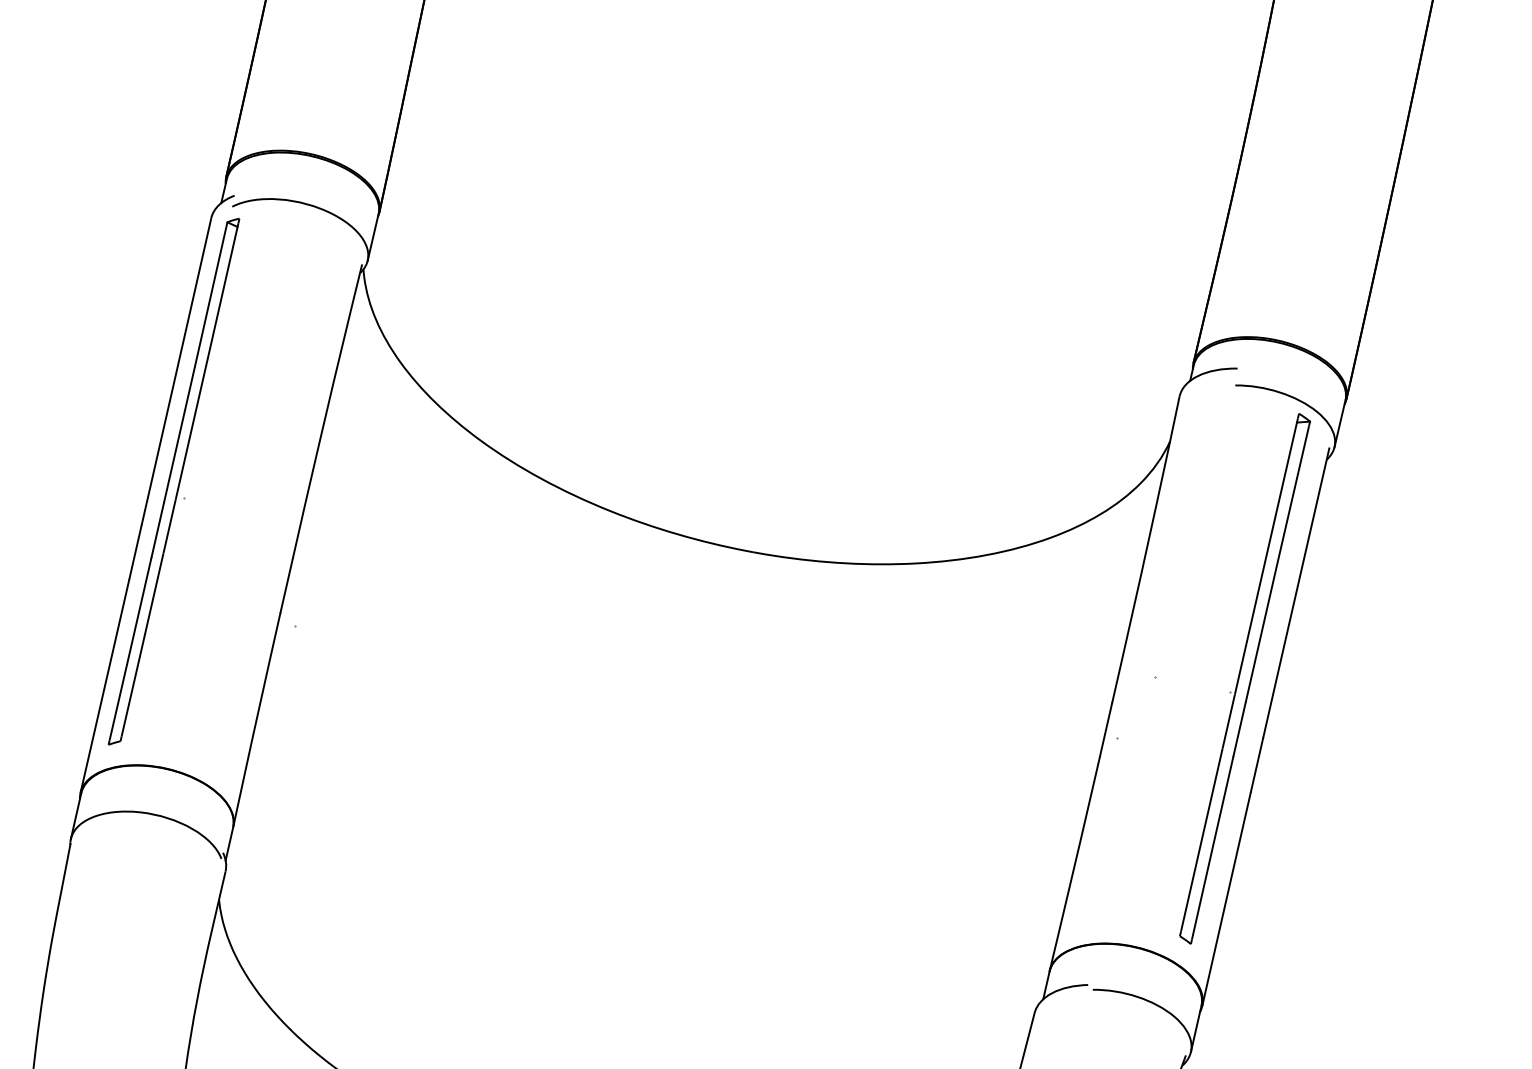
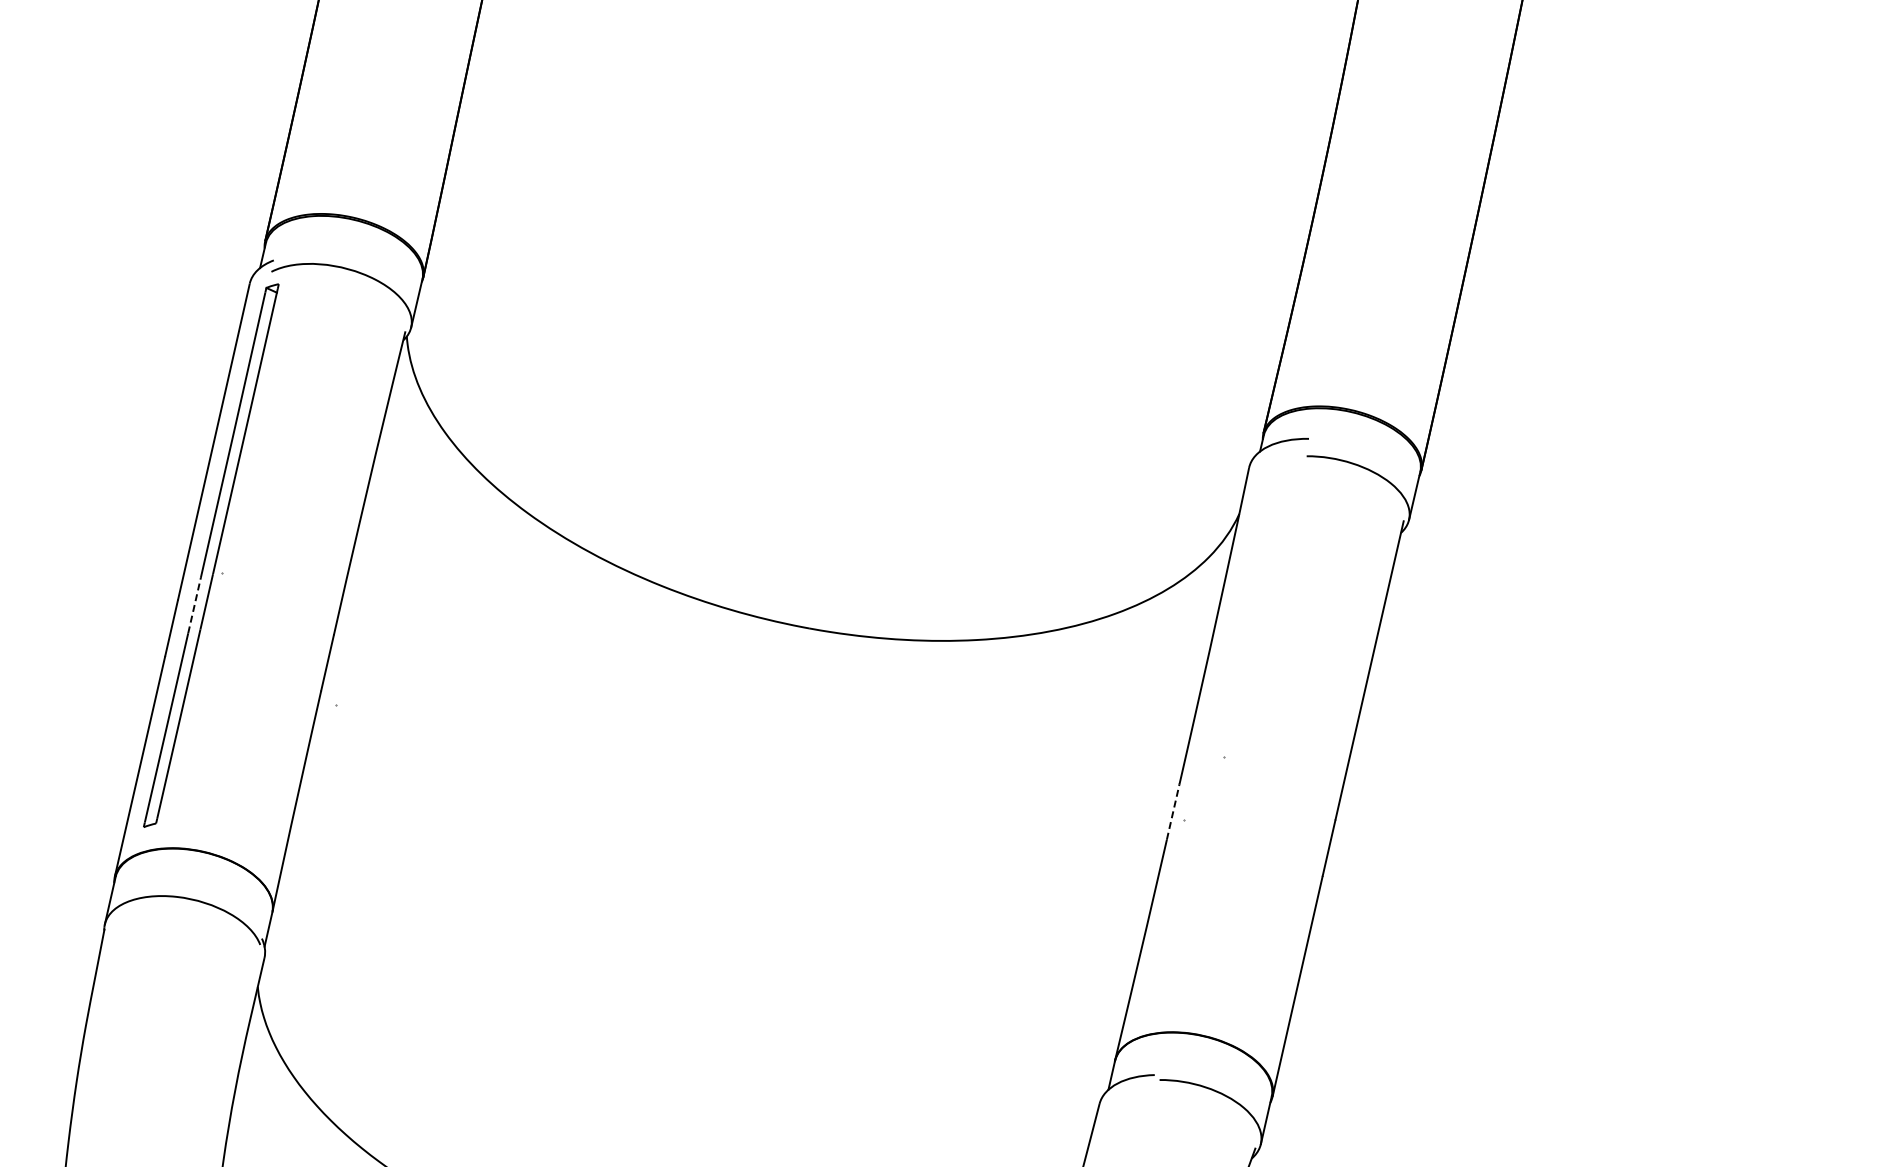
line: (157, 530) -> (194, 605), solid -> dashed
part: (1244, 679) -> (1316, 759), removed
line: (1106, 729) -> (1173, 811), solid -> dashed

